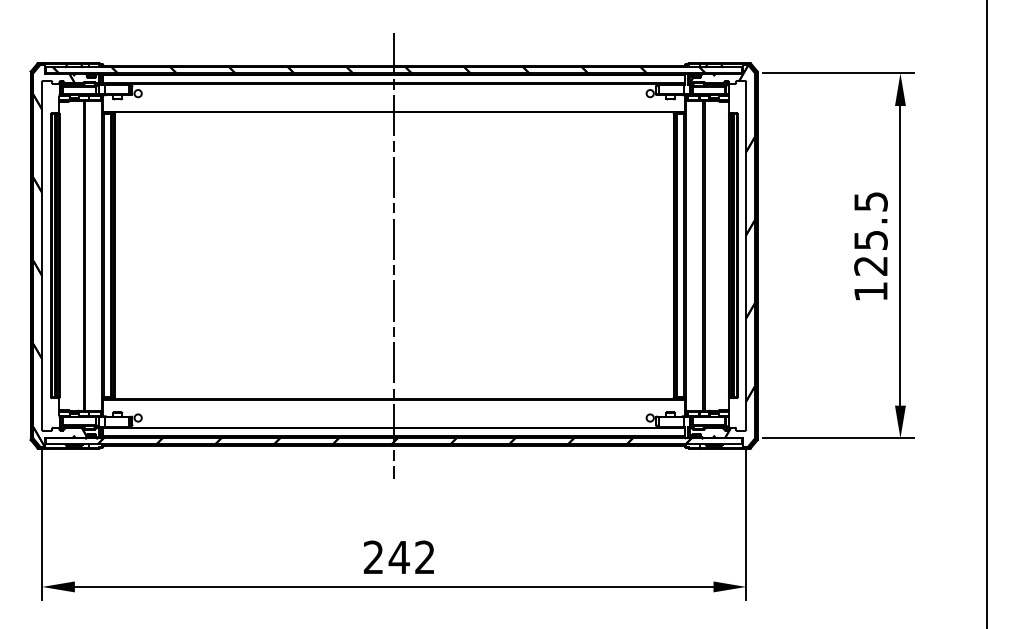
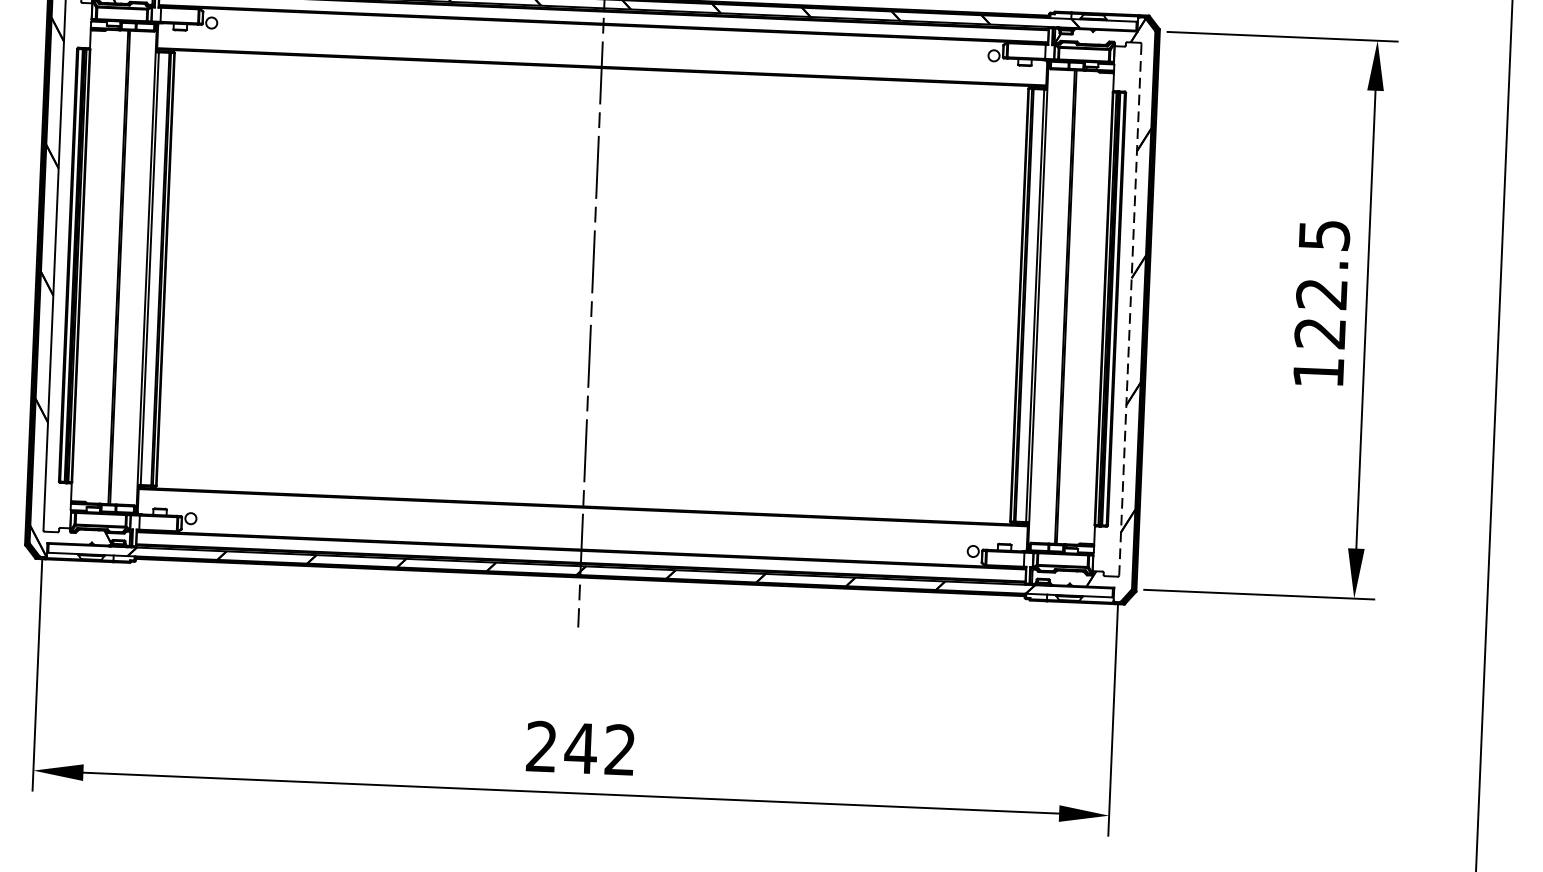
text: (870, 240) -> (1321, 294), 125.5 -> 122.5
line: (746, 255) -> (1130, 309), solid -> dashed

